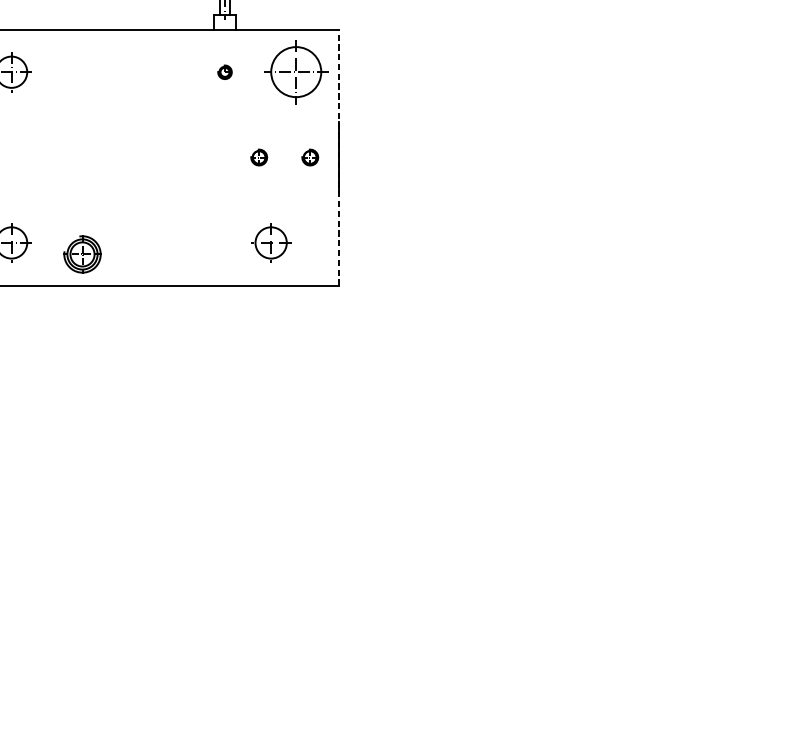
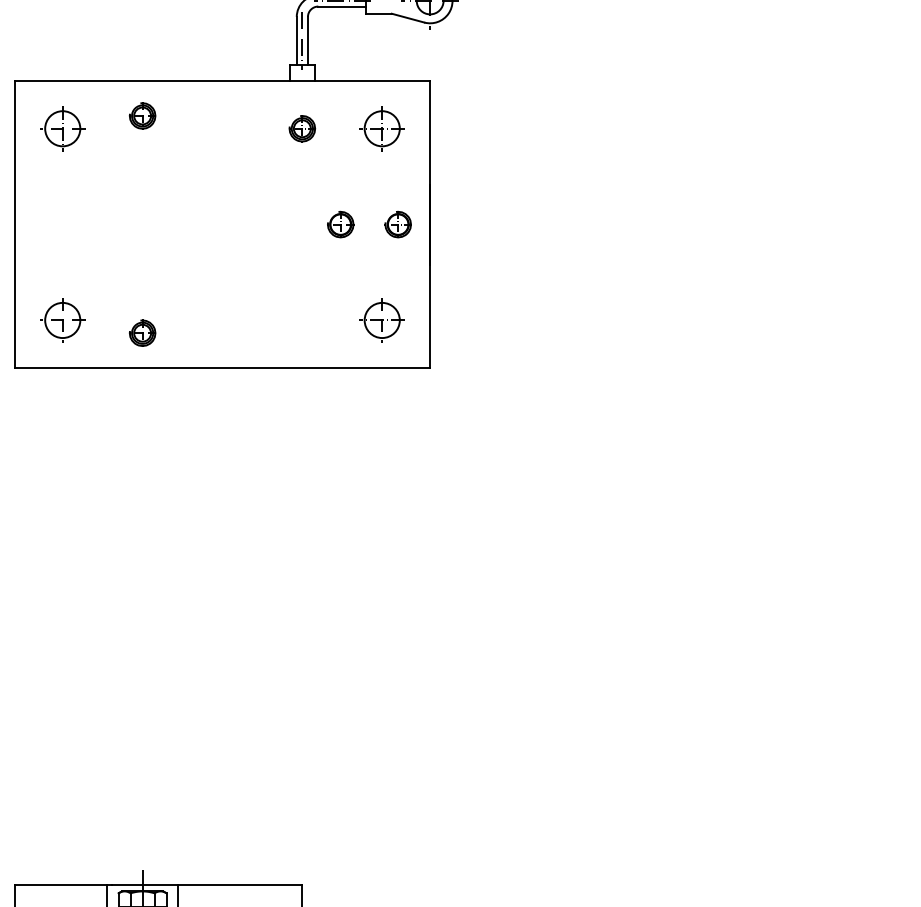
part: (82, 60) -> (142, 115), added
part: (225, 72) -> (302, 128), size x1.67
part: (295, 72) -> (381, 128), size x0.62
part: (258, 157) -> (340, 224), size x1.43
part: (309, 157) -> (397, 224), size x1.43
line: (339, 157) -> (430, 224), dashed -> solid
part: (270, 242) -> (381, 320), moved
part: (82, 253) -> (142, 332), size x0.62

